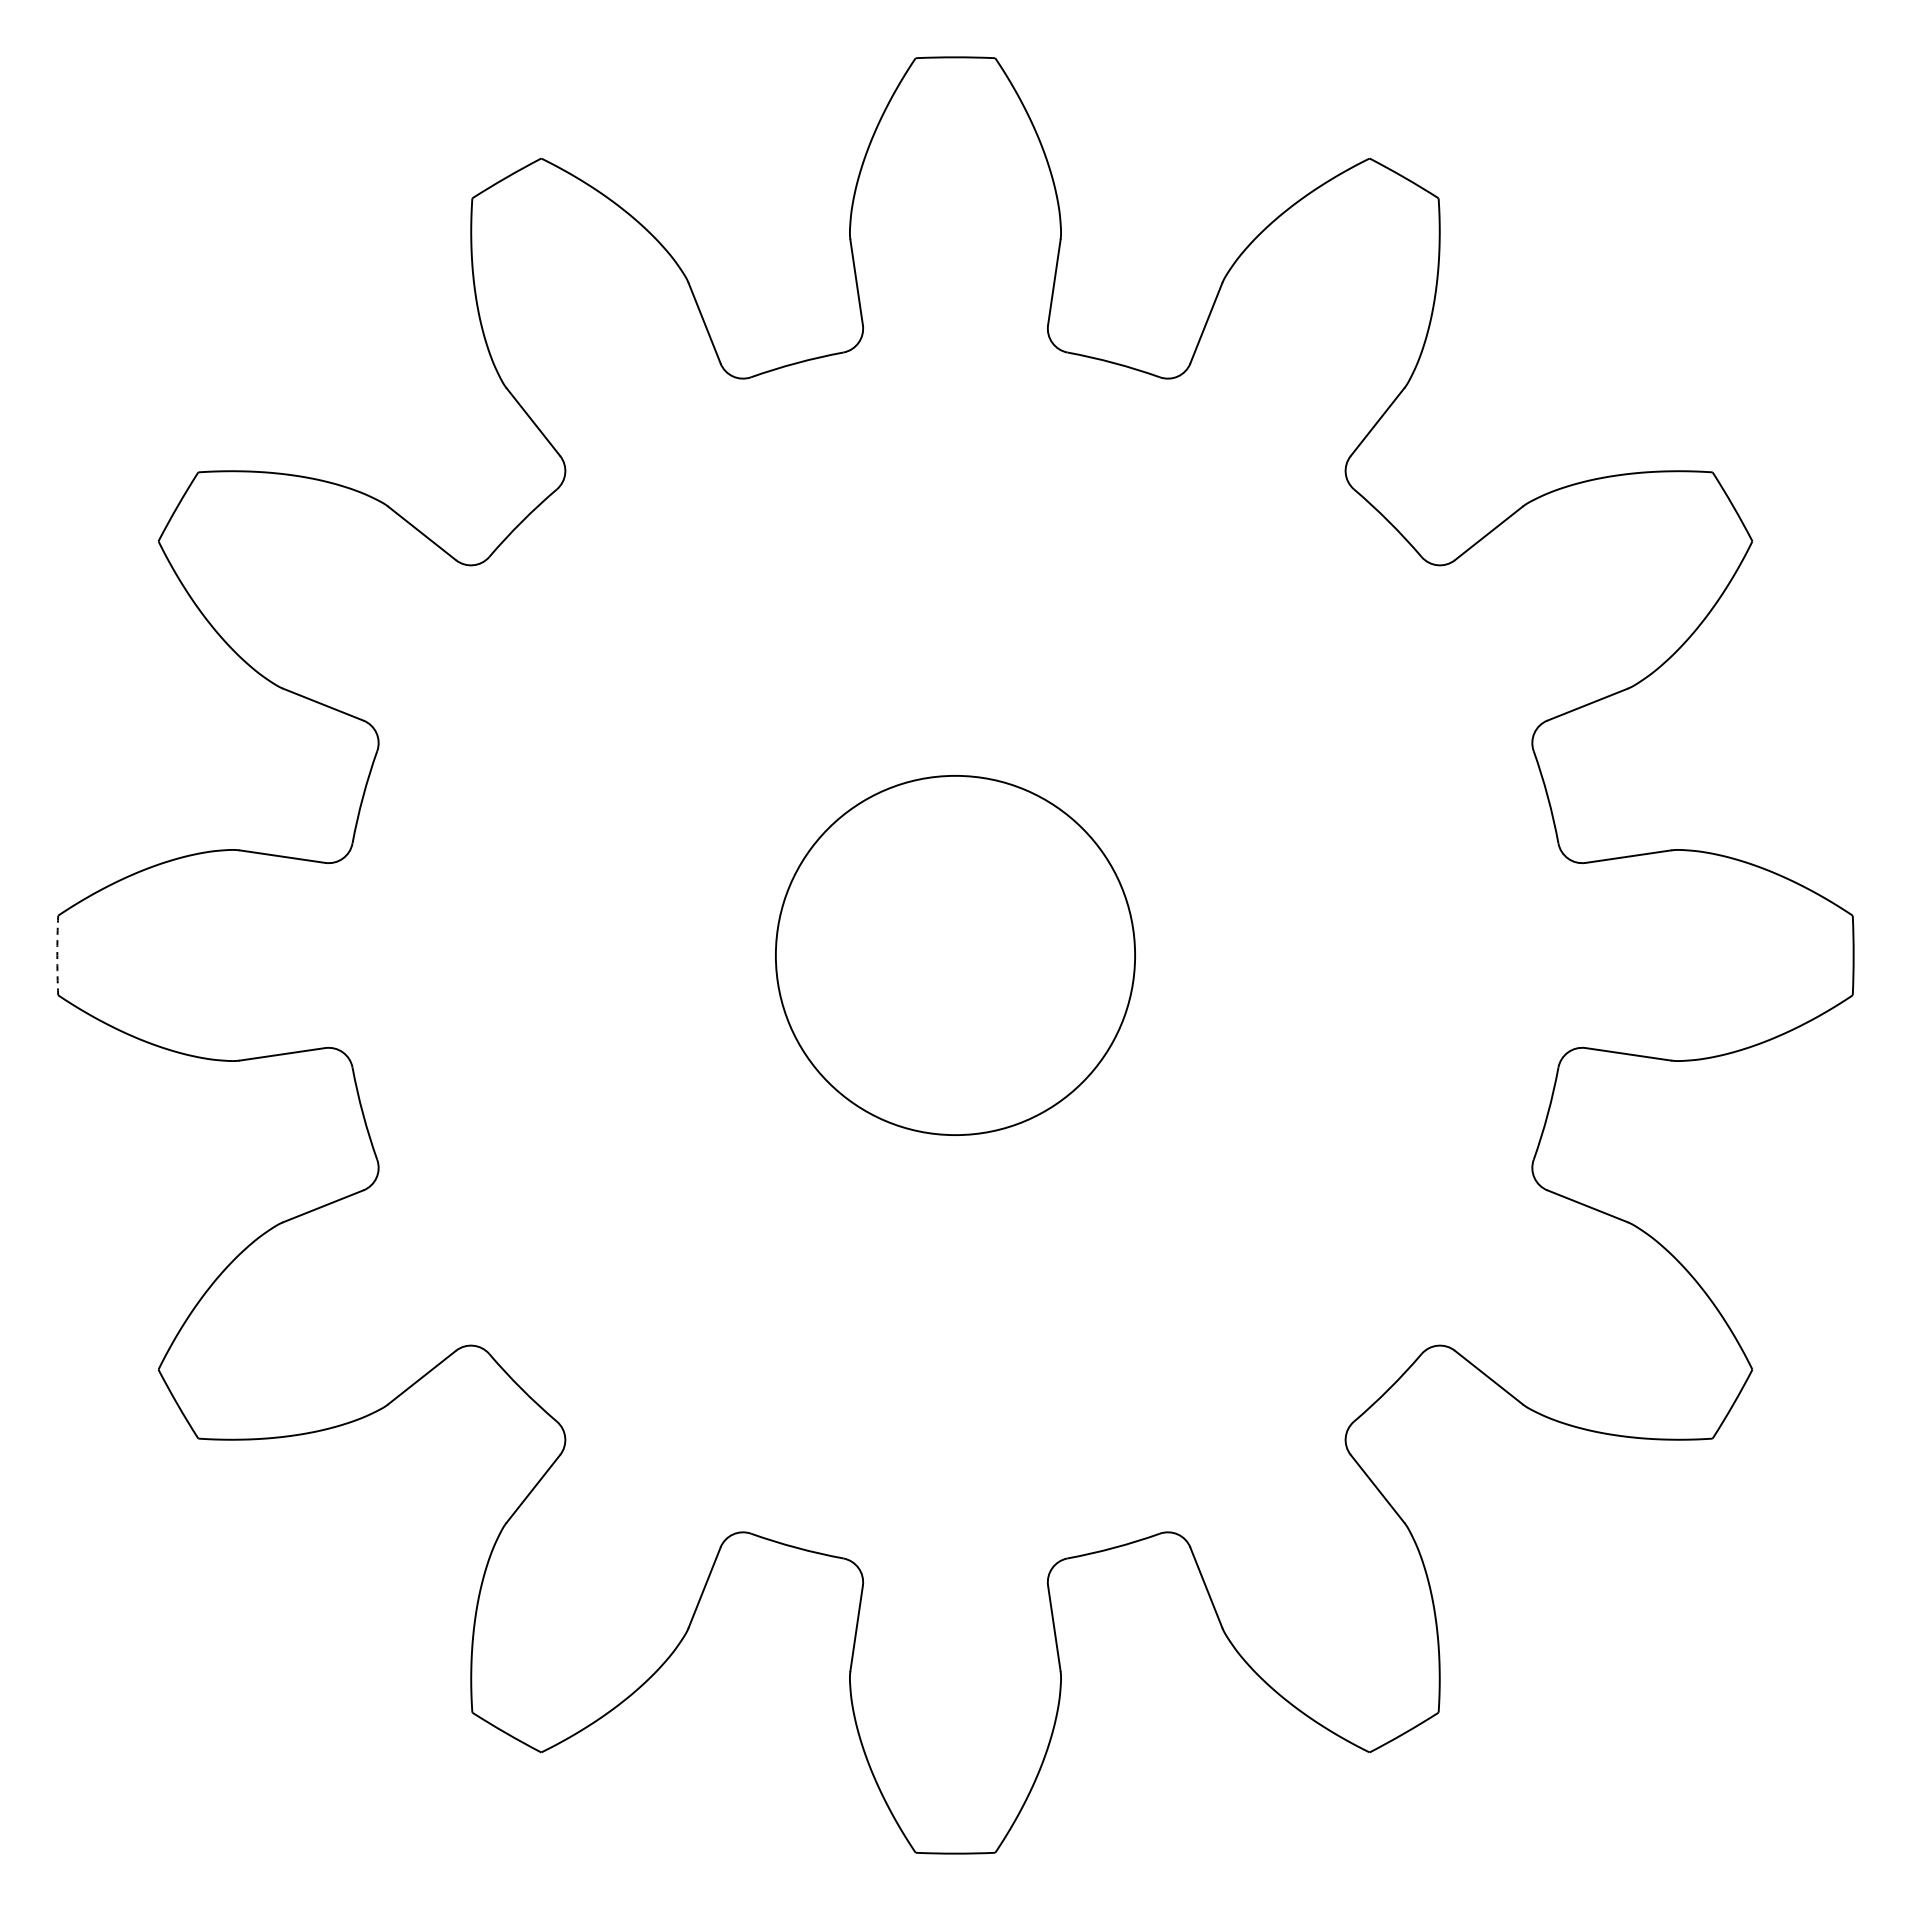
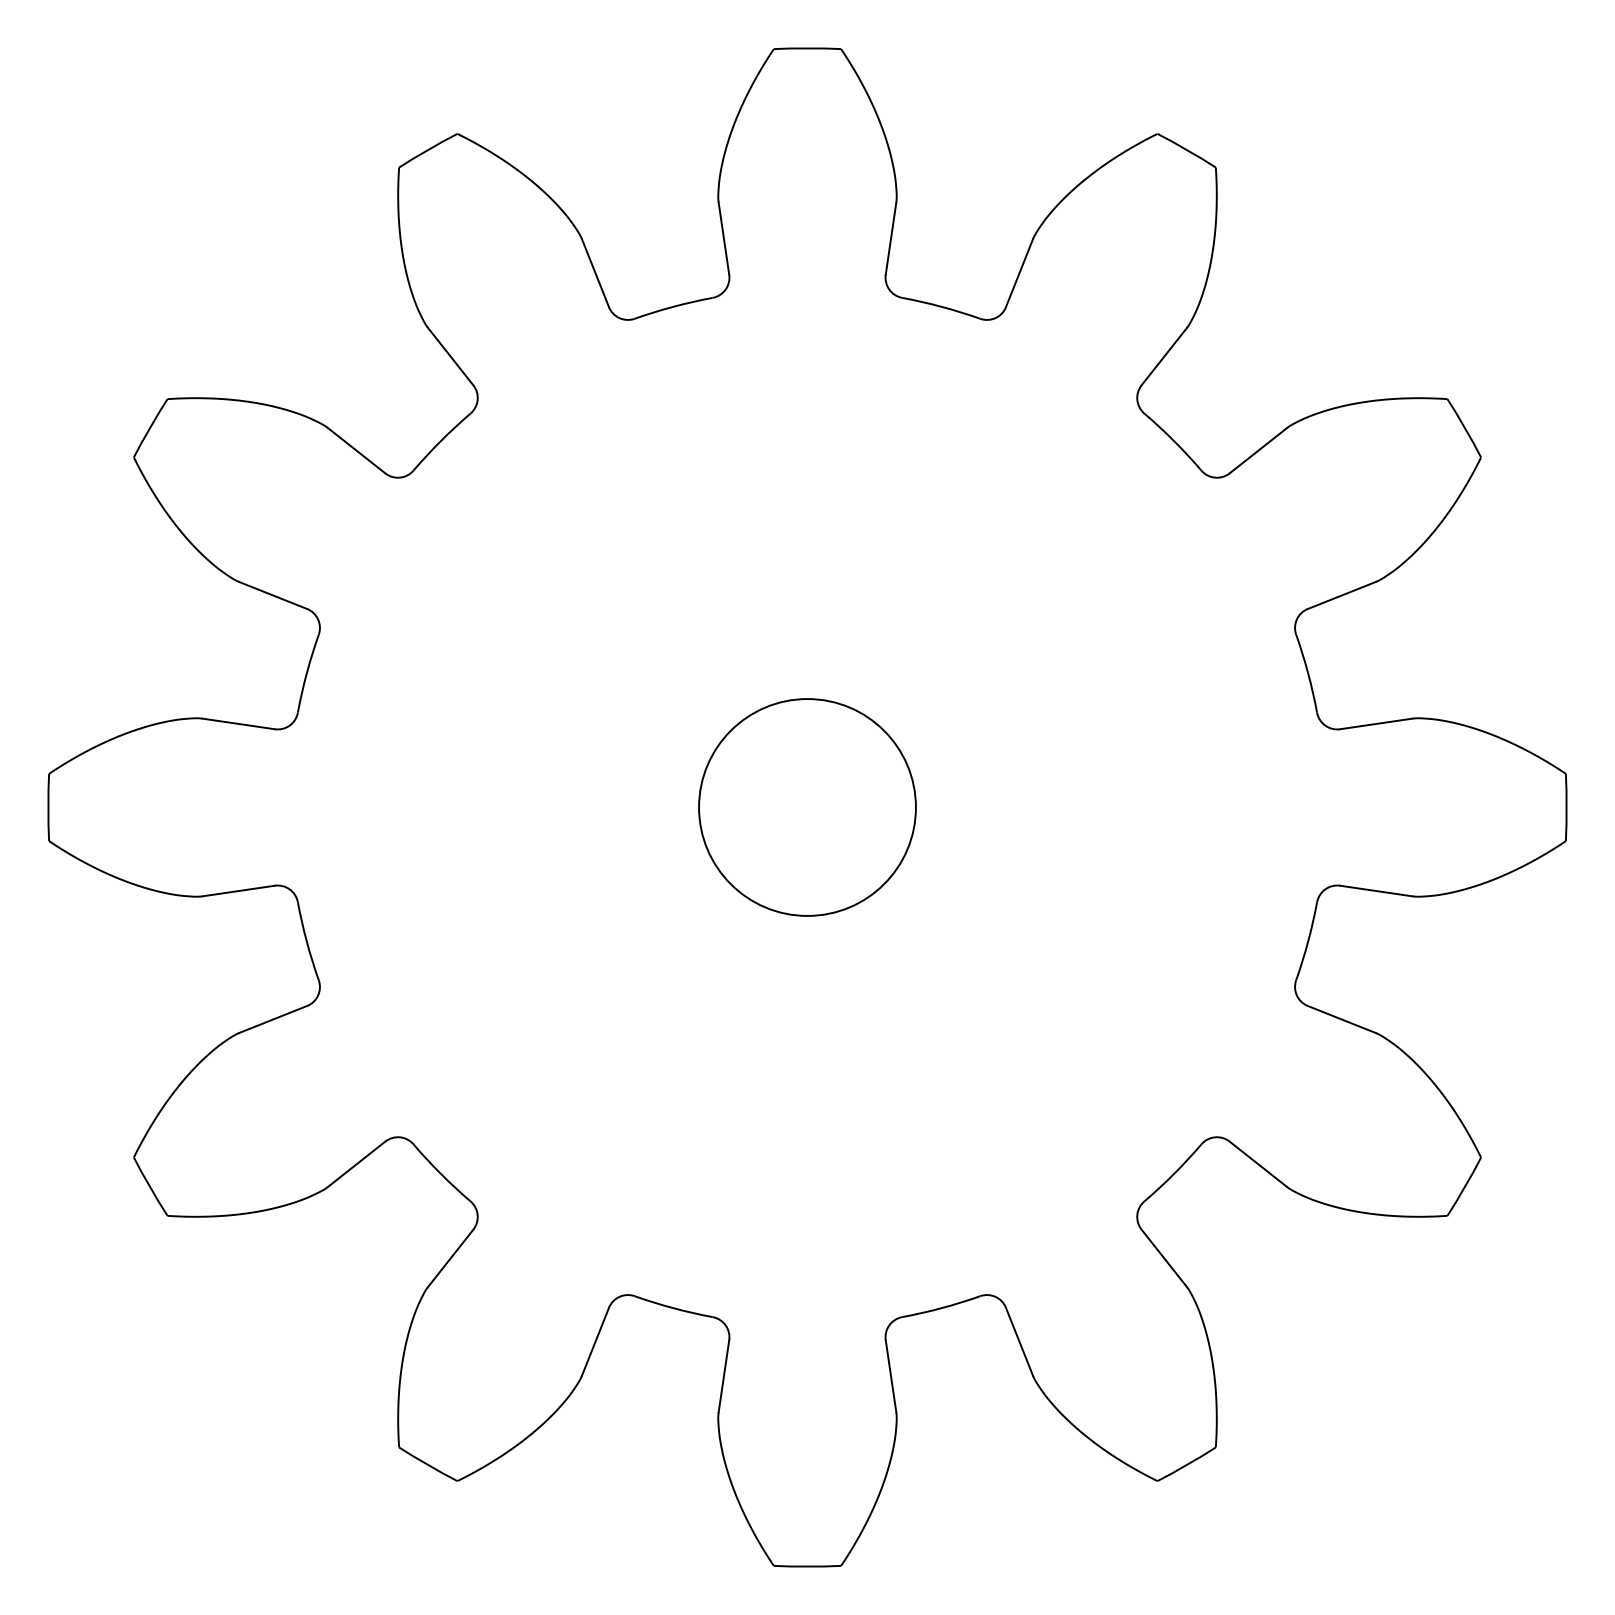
arc: (57, 955) -> (48, 807), dashed -> solid
circle: (955, 955) -> (807, 807), size x0.71

